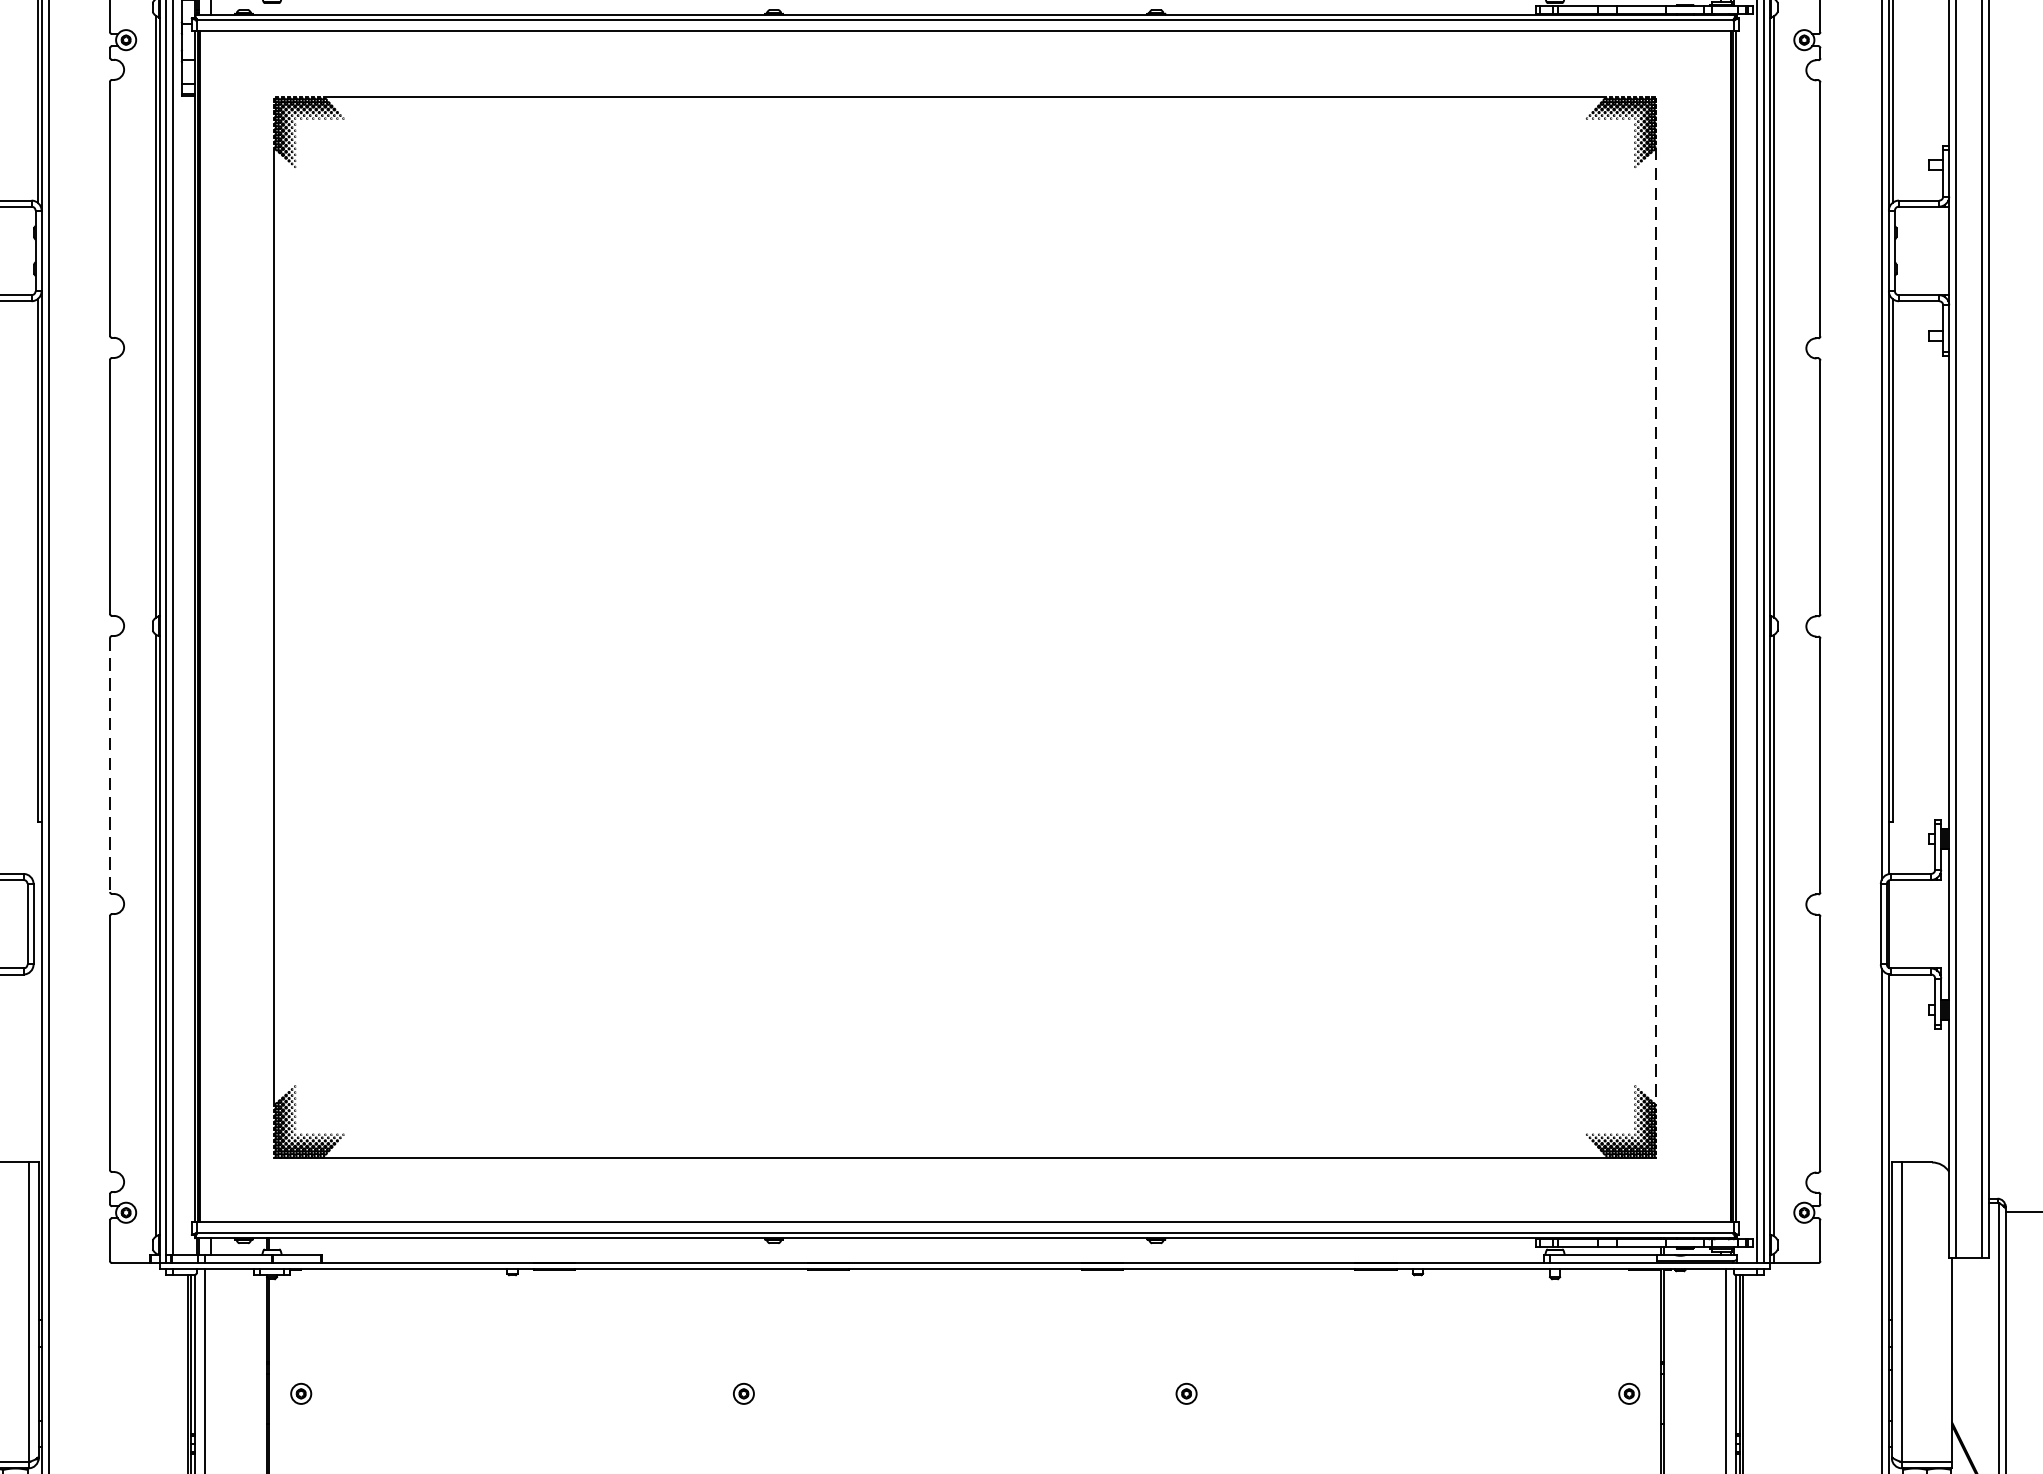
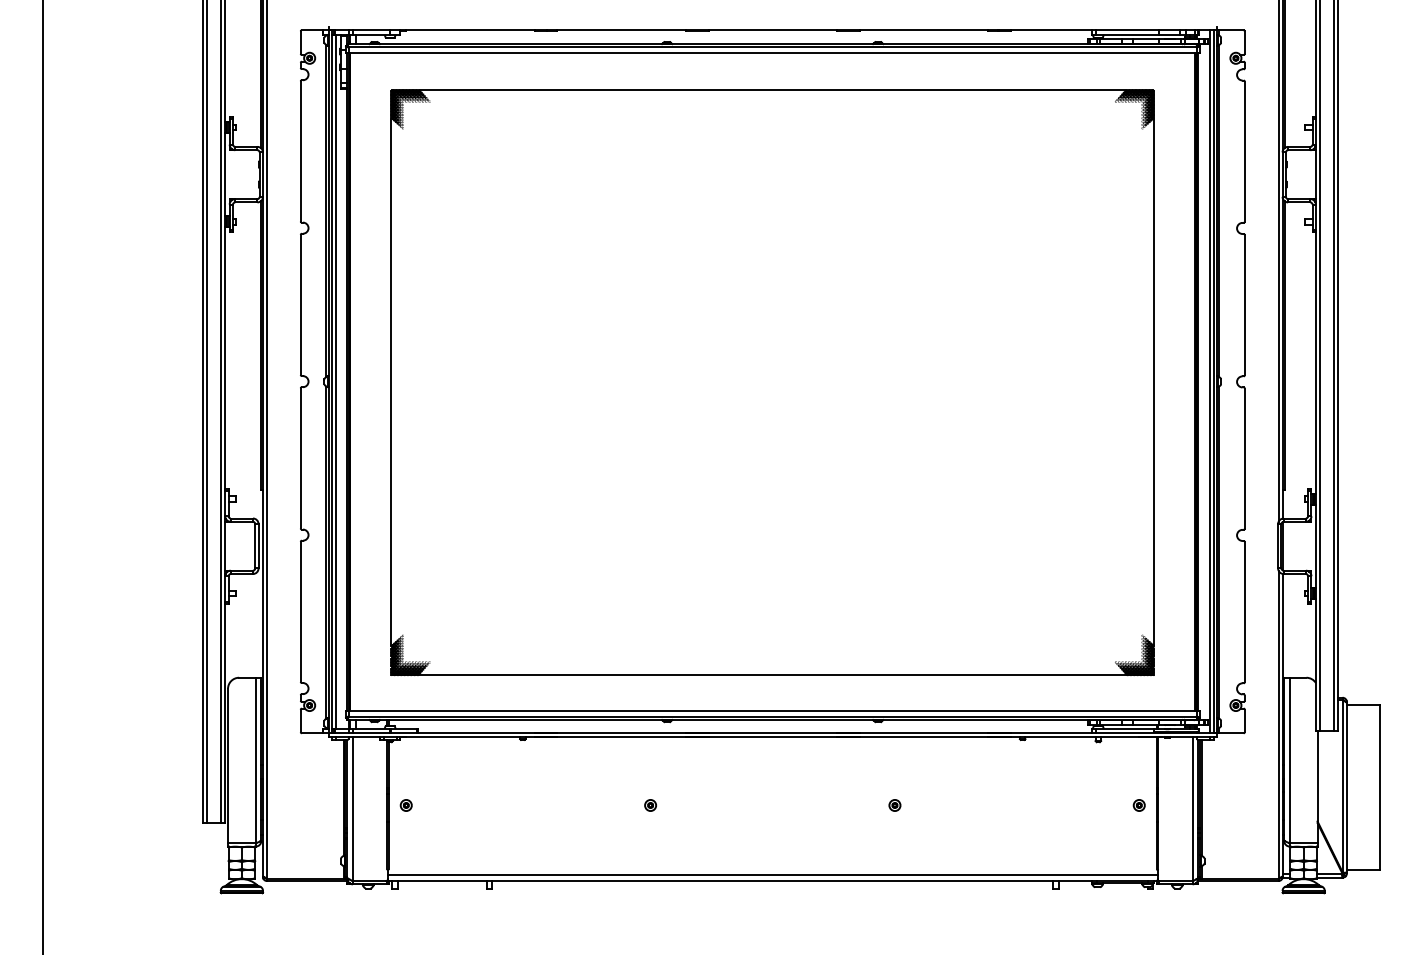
line: (1656, 627) -> (1154, 382), dashed -> solid
line: (109, 765) -> (300, 458), dashed -> solid

